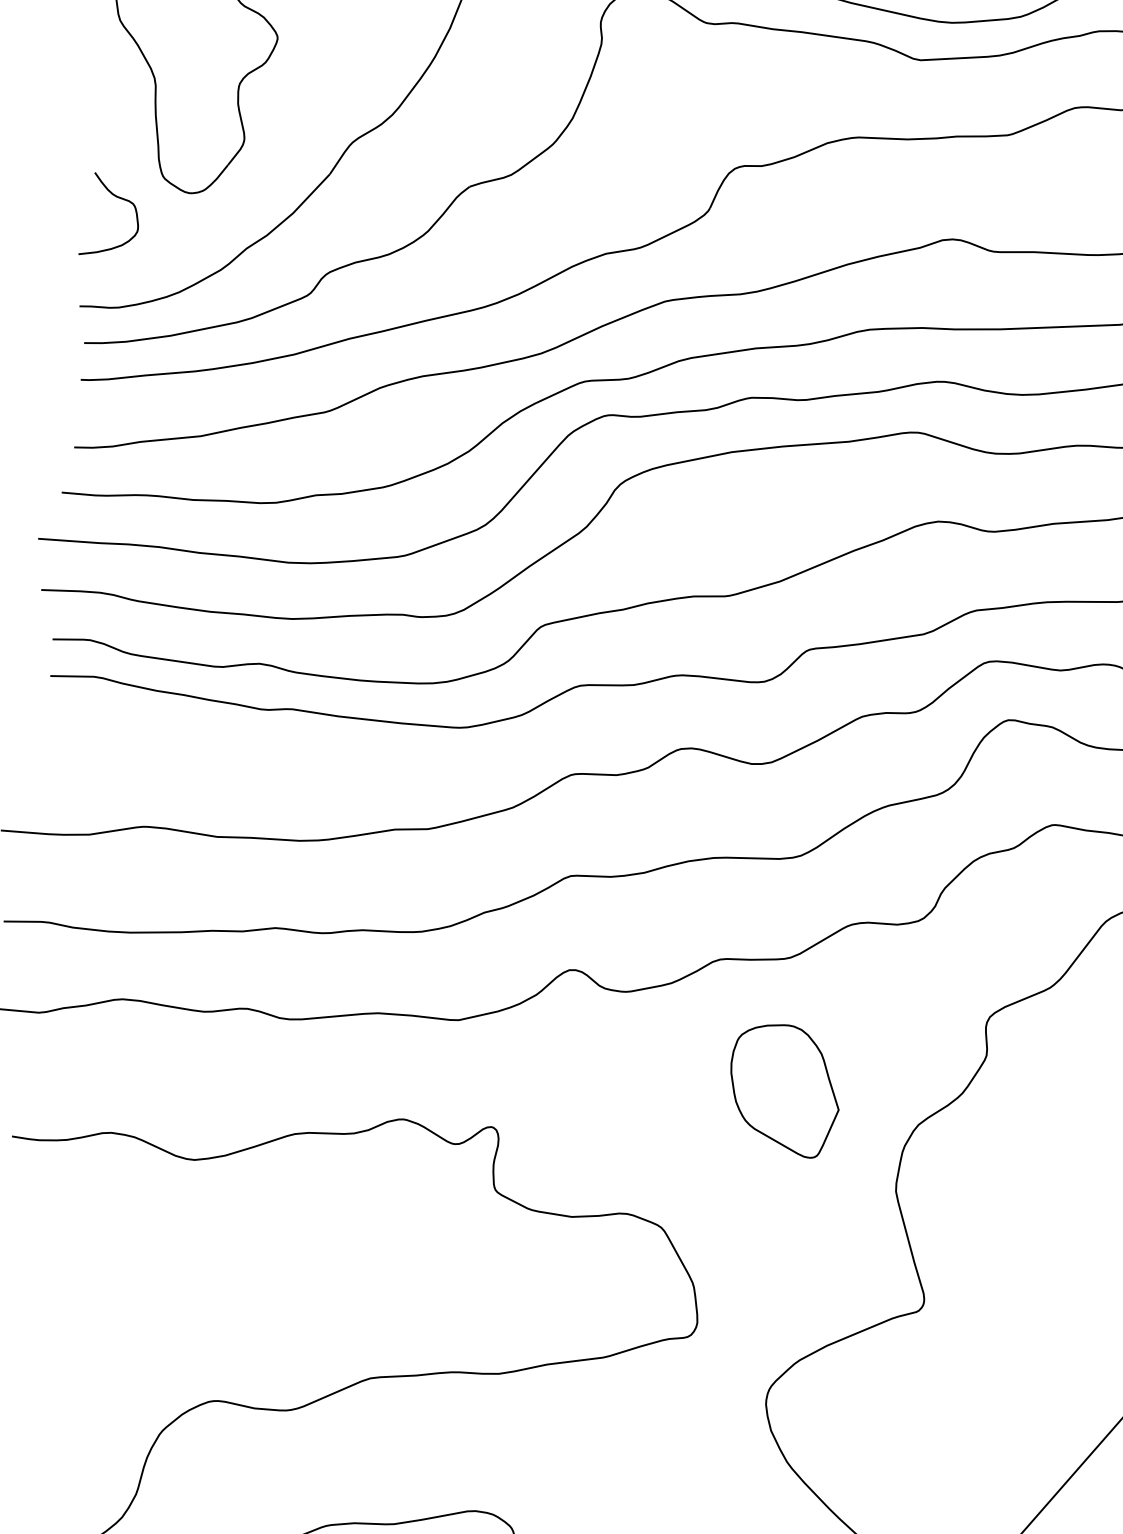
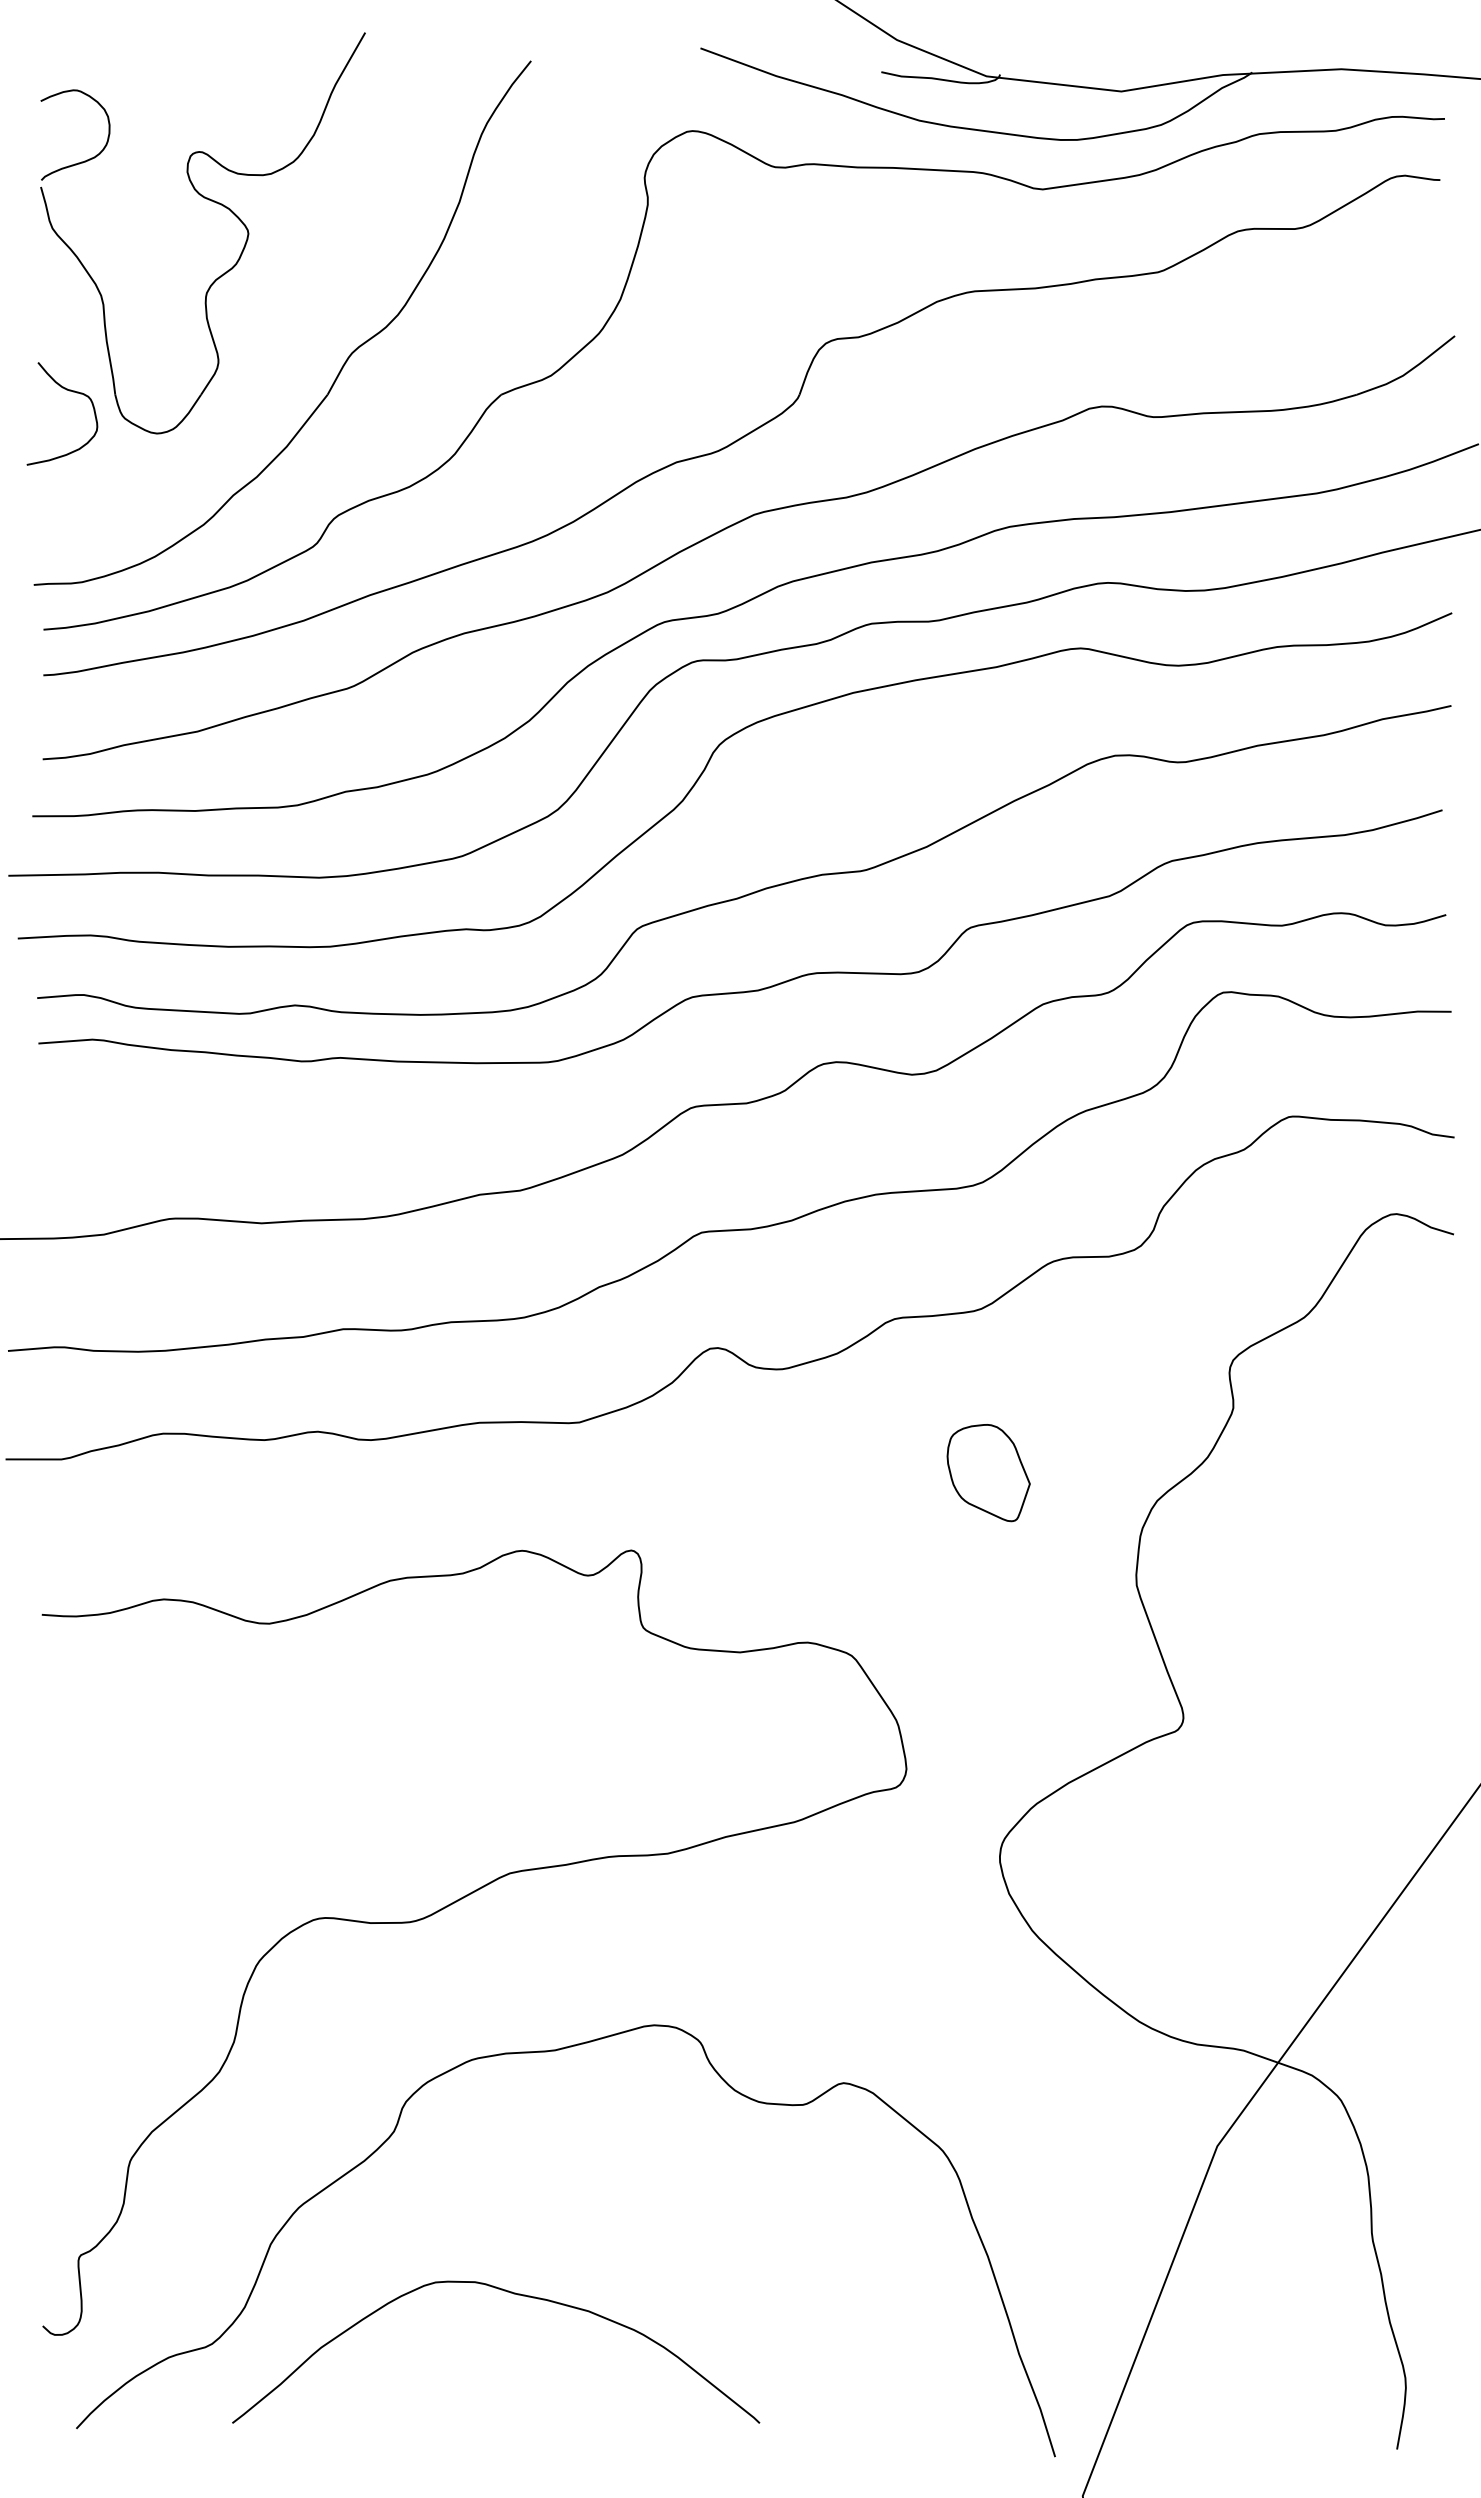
curve: (118, 198) -> (69, 391), moved
part: (784, 1089) -> (988, 1472), size x0.6

